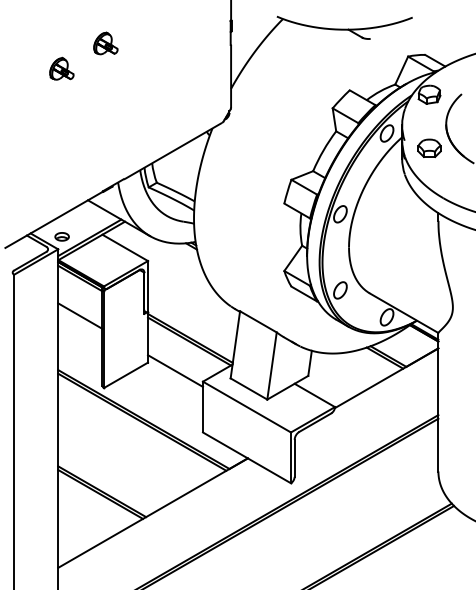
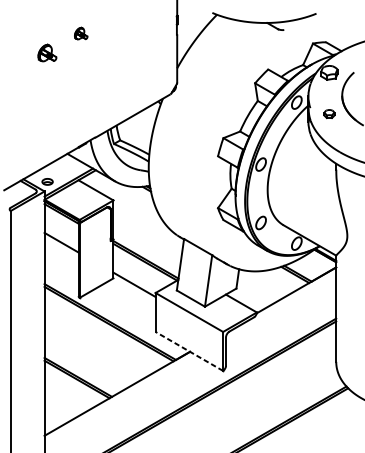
part: (105, 43) -> (80, 33), size x0.7
part: (429, 148) -> (329, 114), size x0.6
line: (246, 457) -> (189, 351), solid -> dashed

